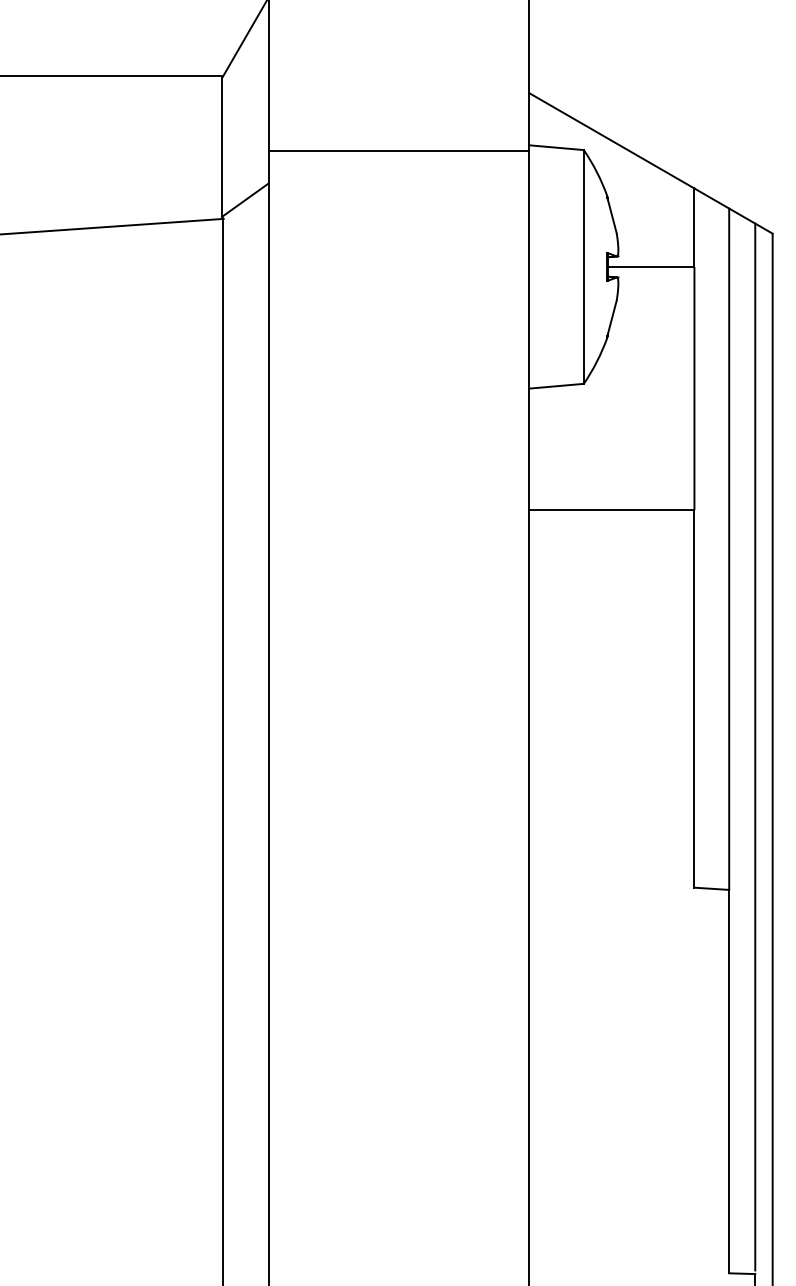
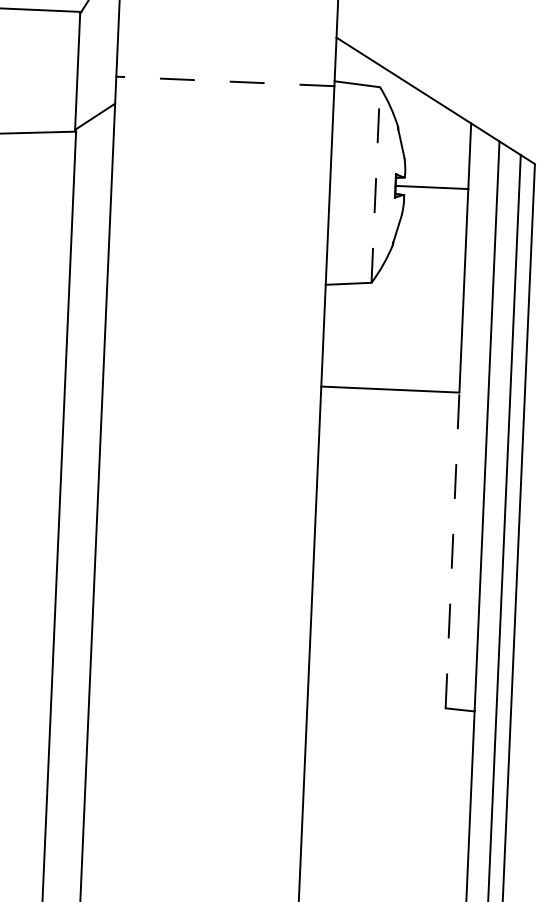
line: (398, 151) -> (224, 81), solid -> dashed
line: (583, 266) -> (375, 184), solid -> dashed
line: (694, 699) -> (452, 550), solid -> dashed

